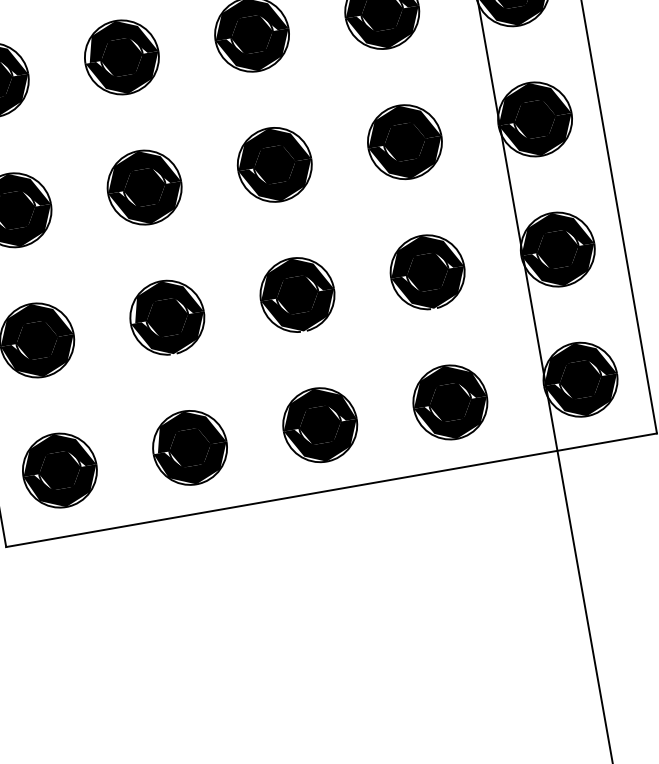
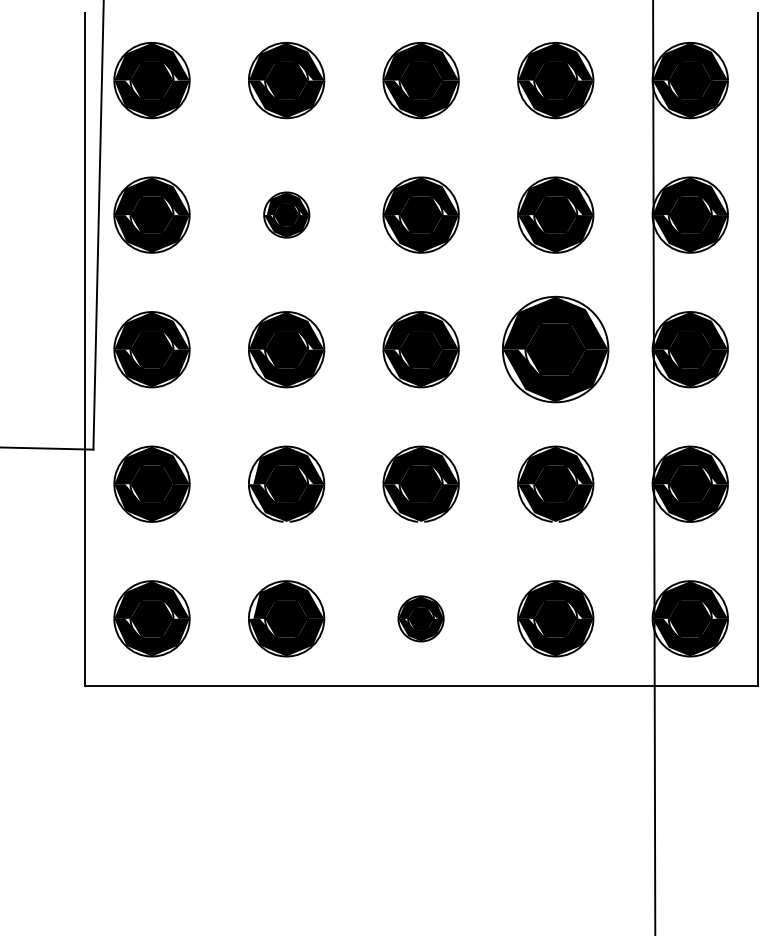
part: (121, 56) -> (286, 214), size x0.6
part: (404, 142) -> (555, 349), size x1.4
part: (319, 424) -> (420, 618), size x0.6

